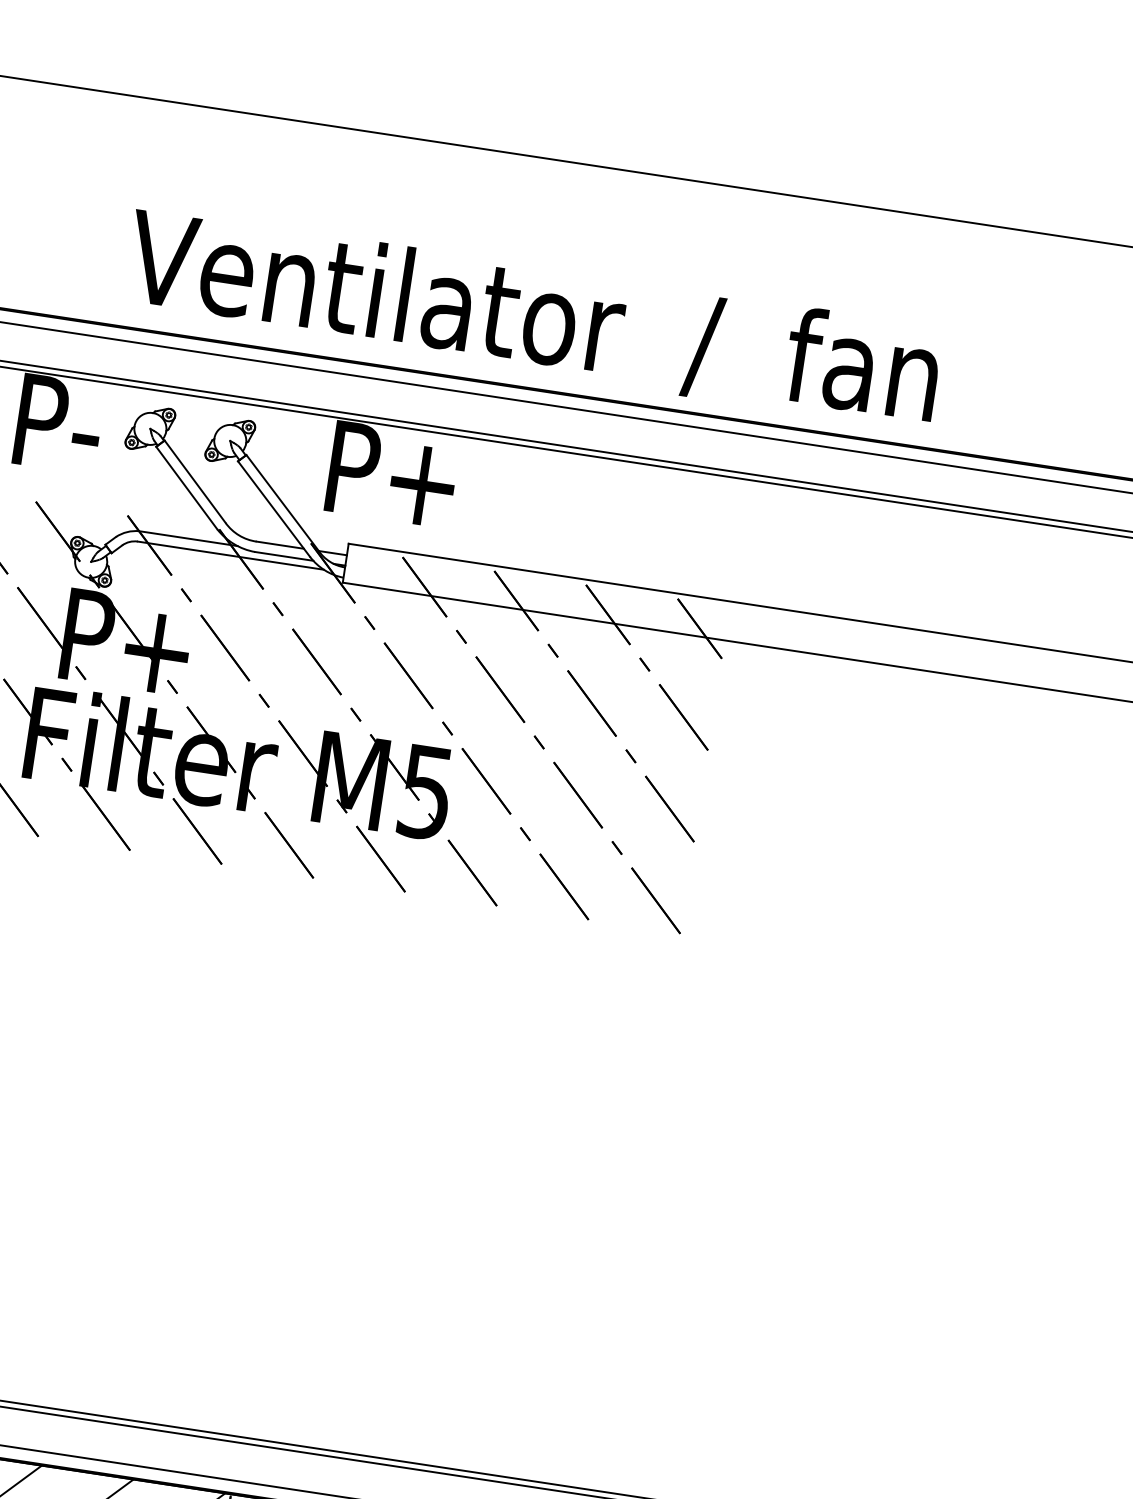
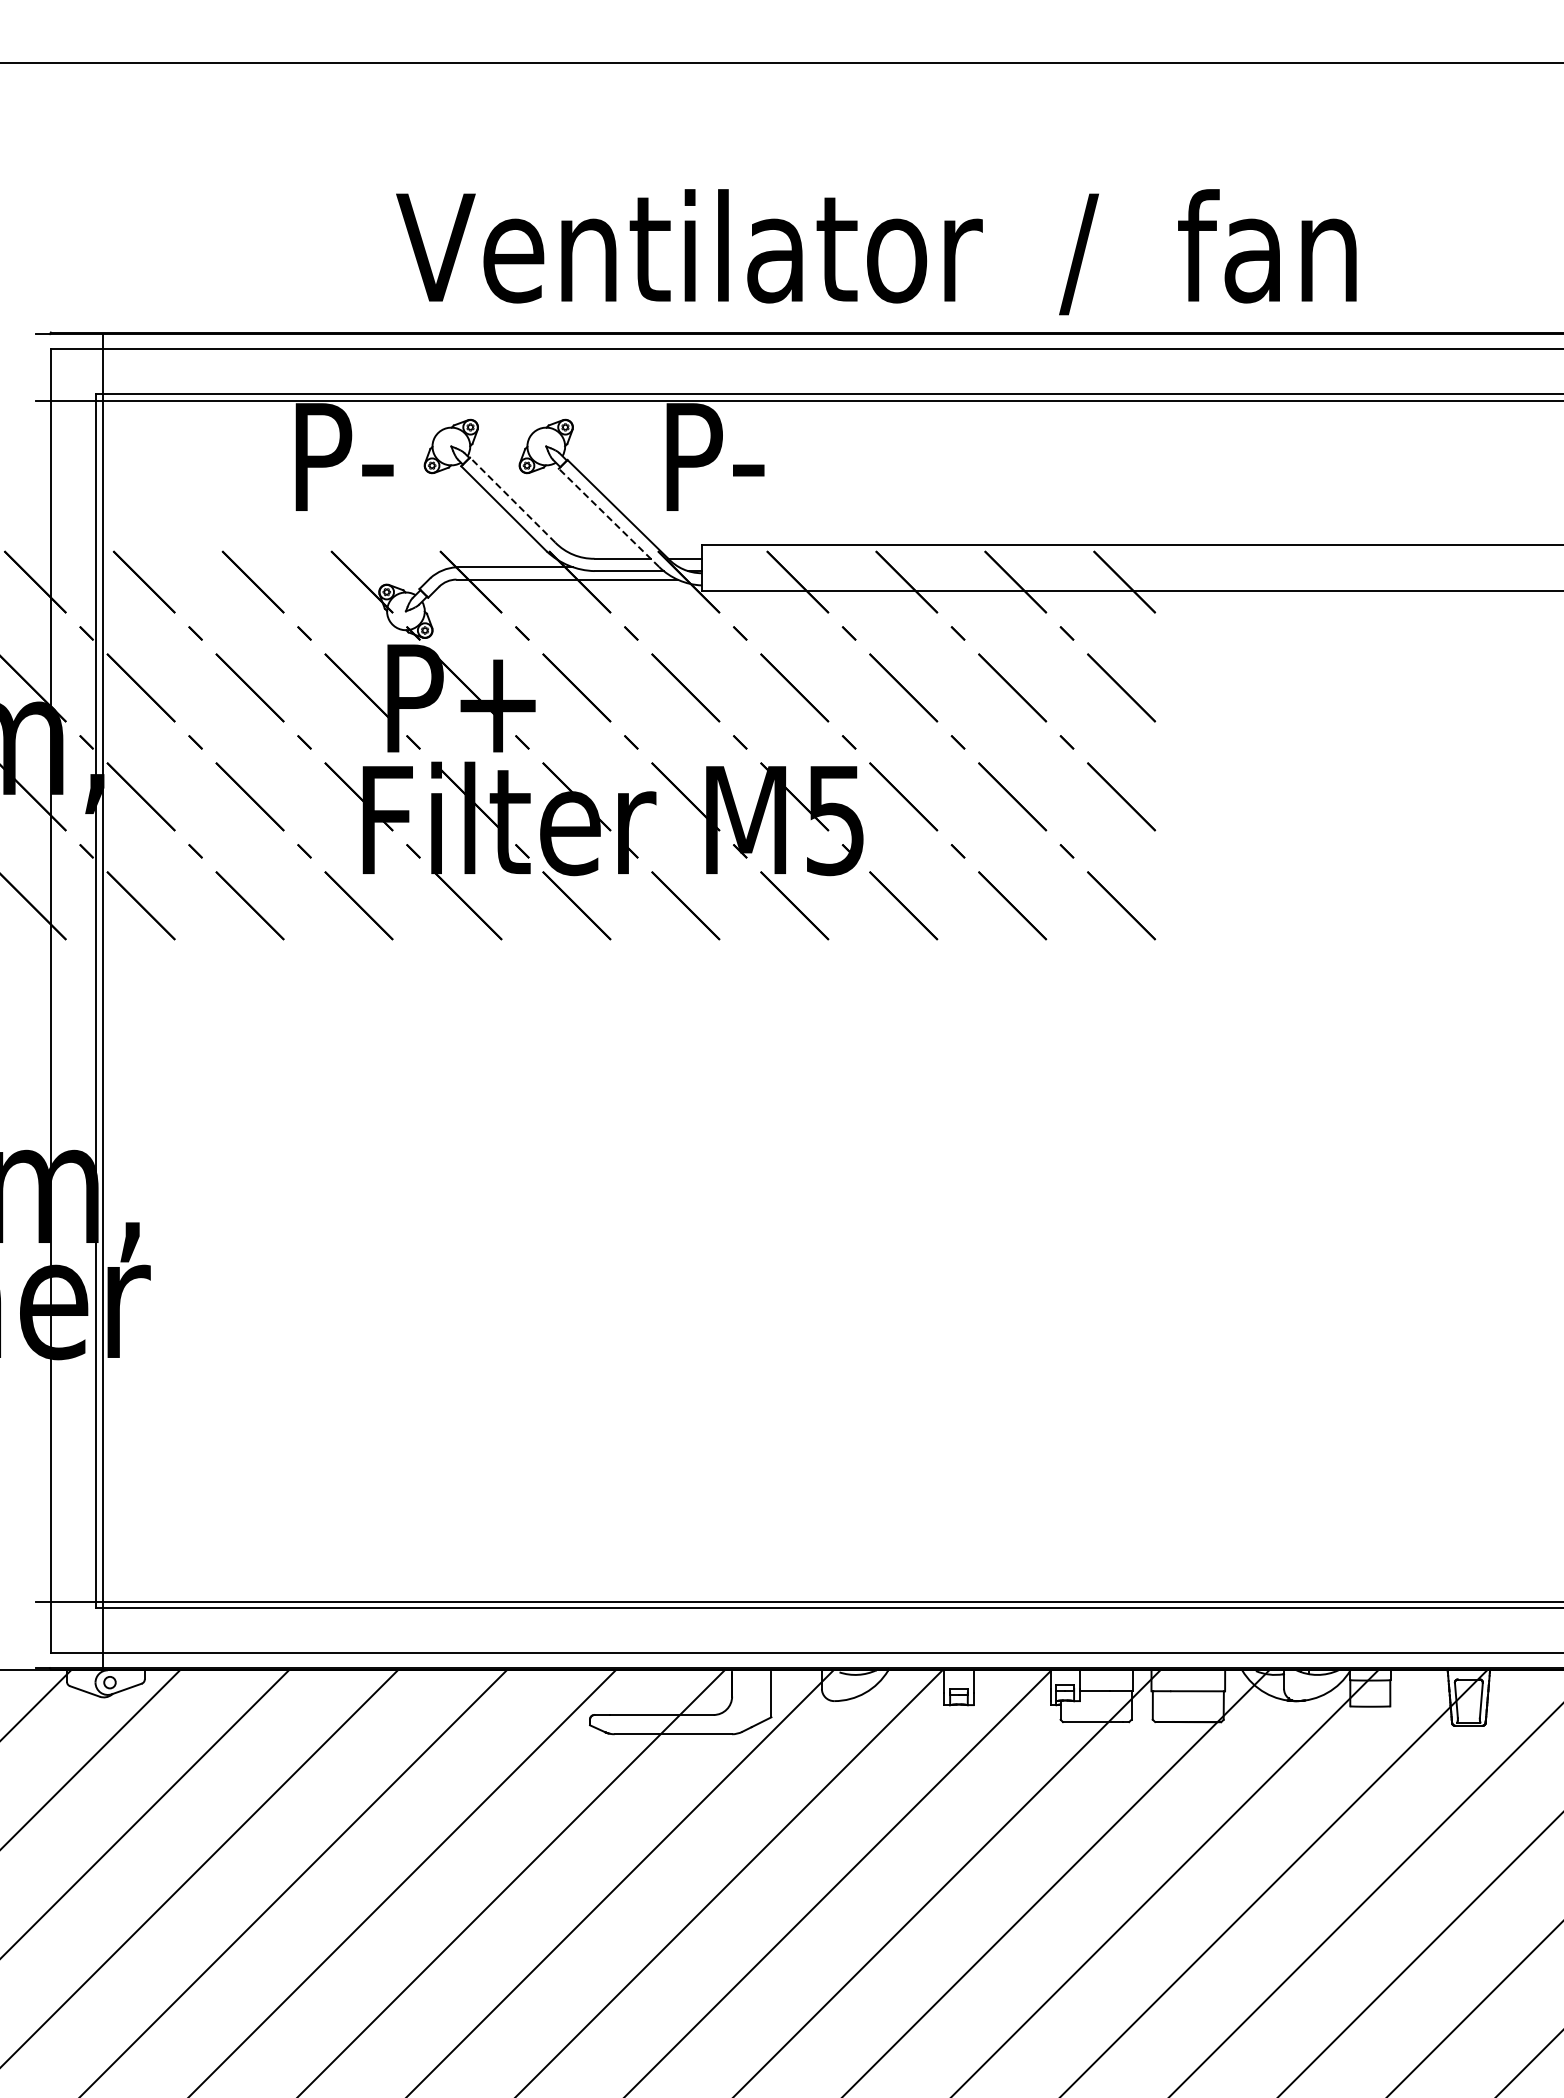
line: (195, 481) -> (512, 499), solid -> dashed
text: (419, 485) -> (773, 464), P+ -> P-
line: (273, 508) -> (608, 517), solid -> dashed

